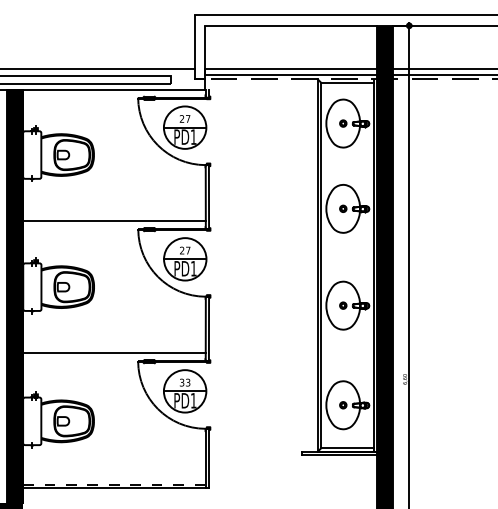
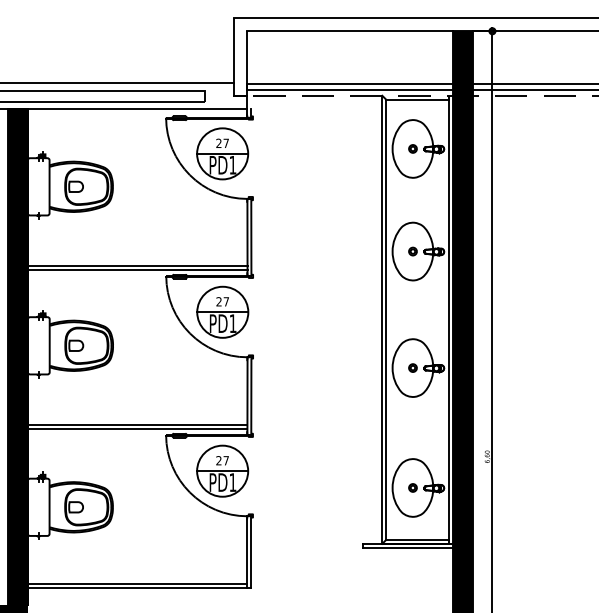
line: (114, 223) -> (137, 269), added
line: (114, 355) -> (137, 428), added
text: (185, 382) -> (222, 460), 33 -> 27
line: (114, 484) -> (137, 583), dashed -> solid

